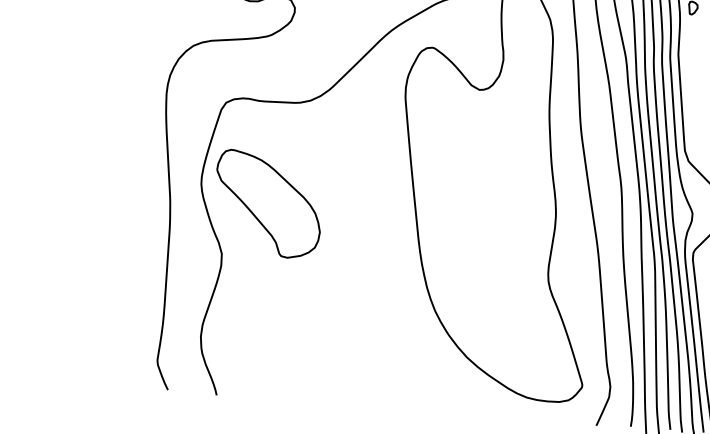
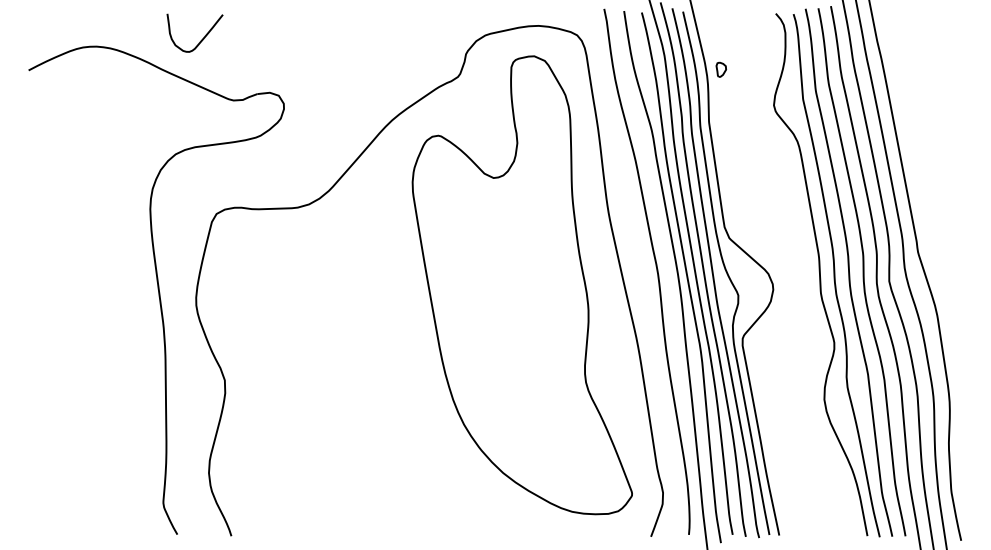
part: (268, 203) -> (271, 321), removed

